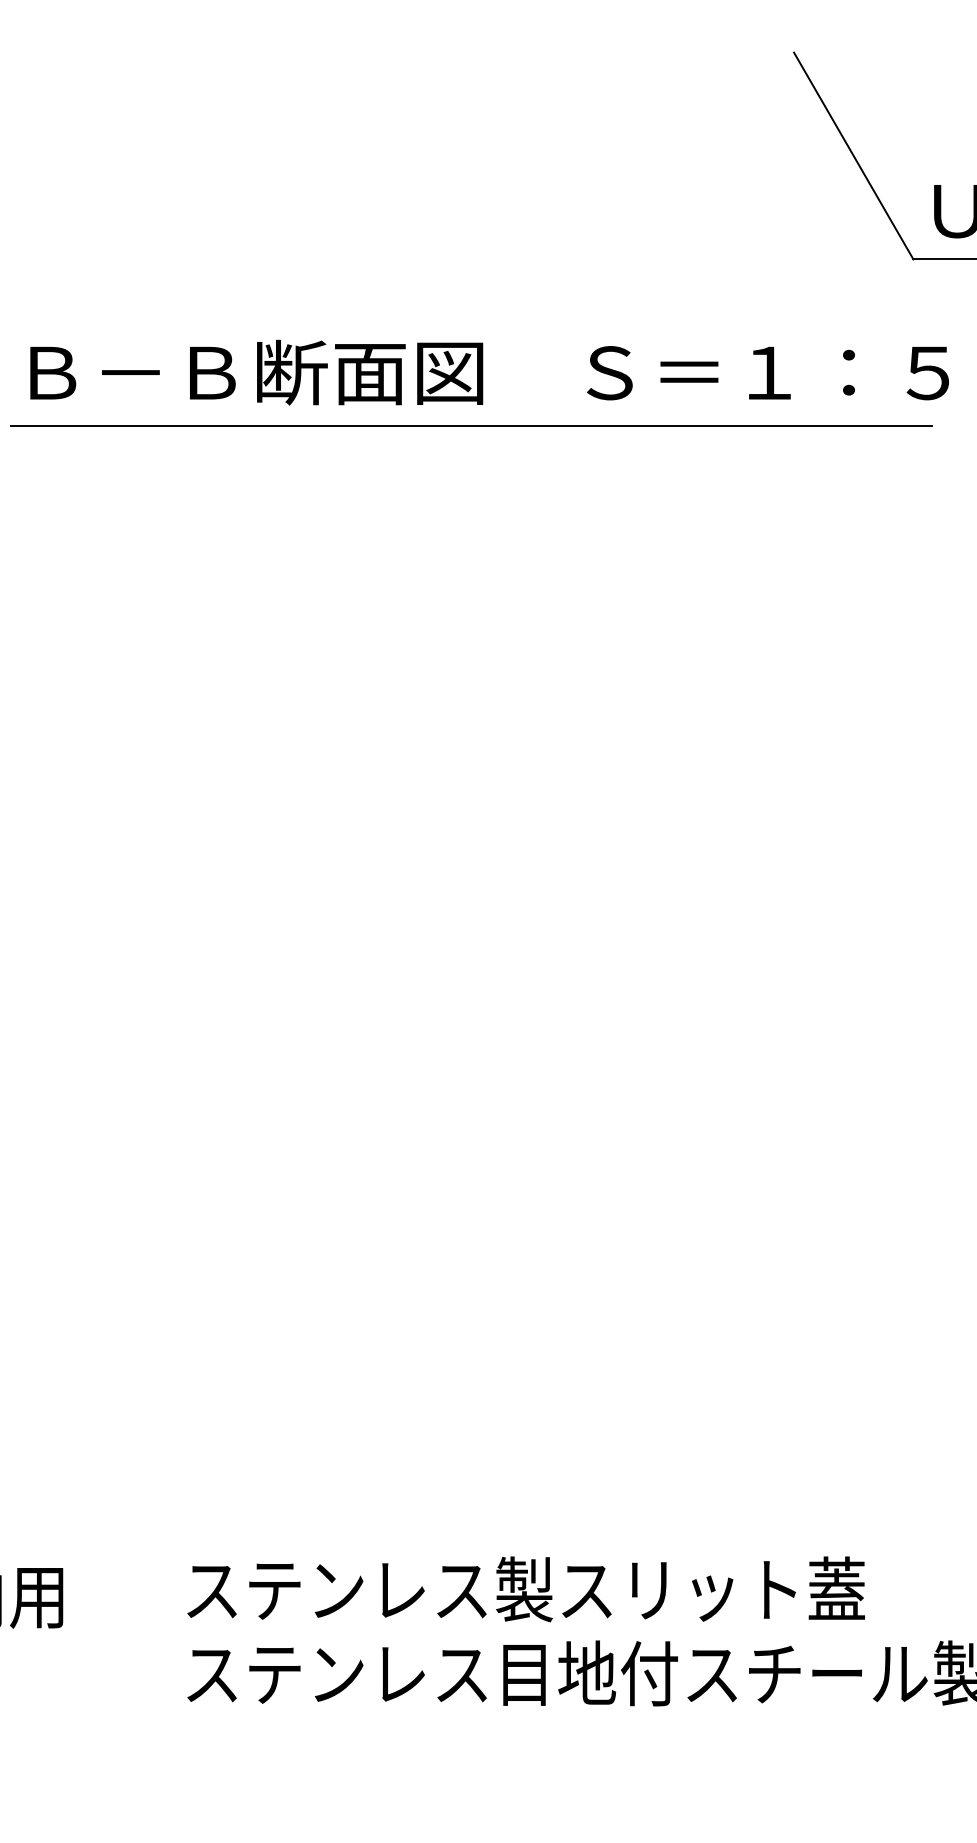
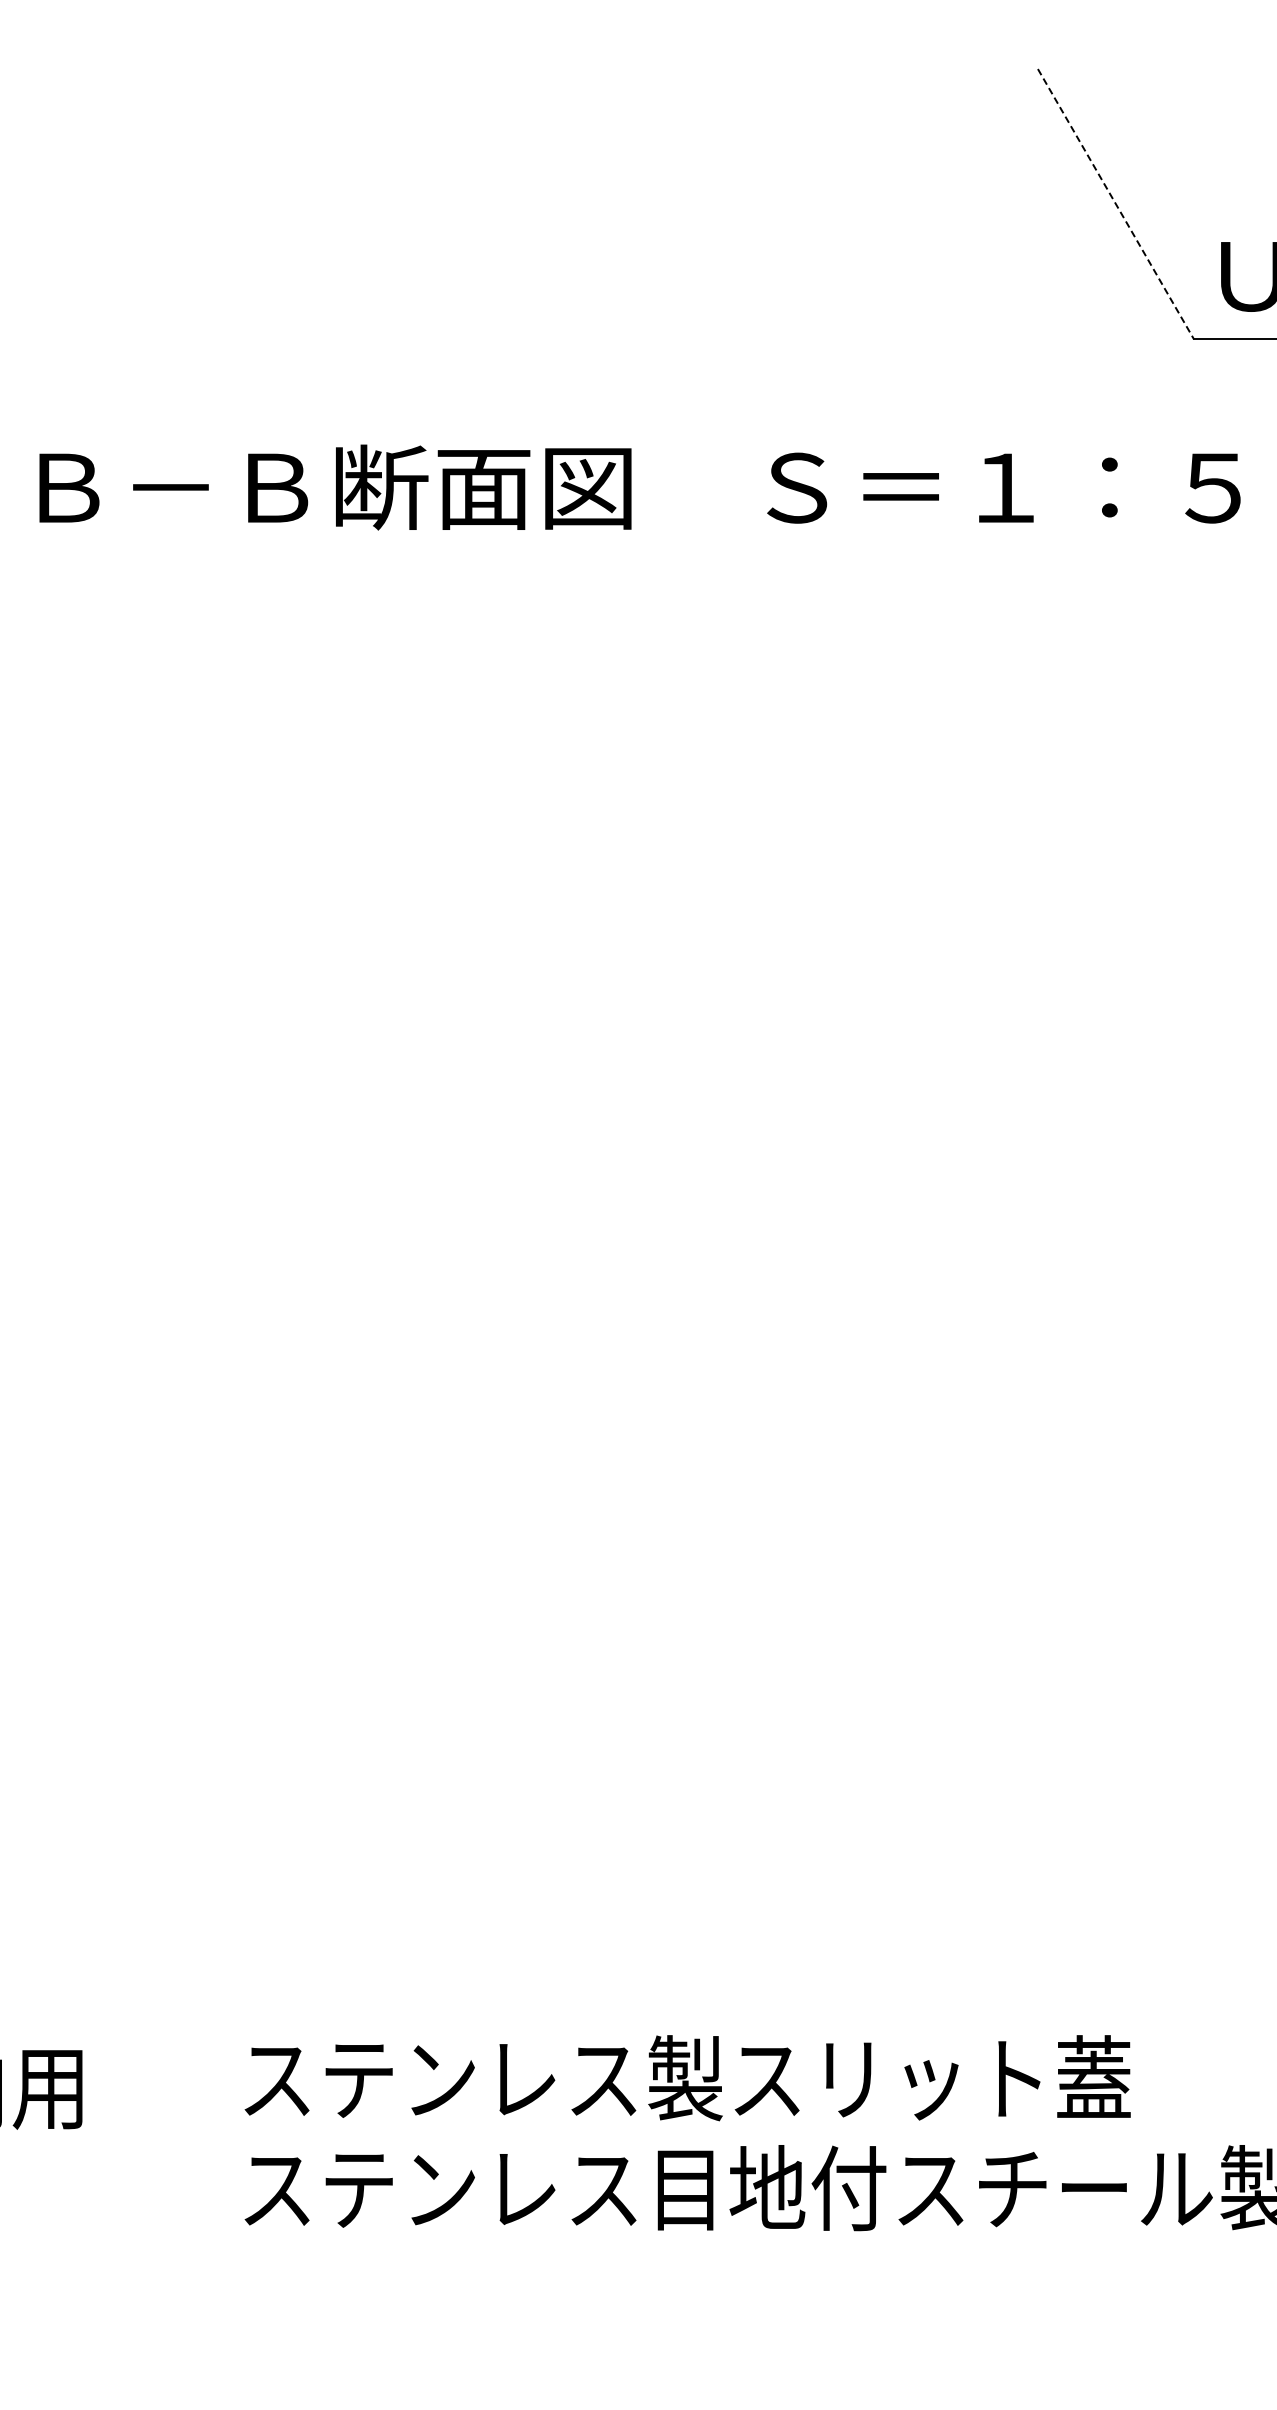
line: (854, 156) -> (1116, 204), solid -> dashed
line: (471, 426) -> (616, 557), removed

